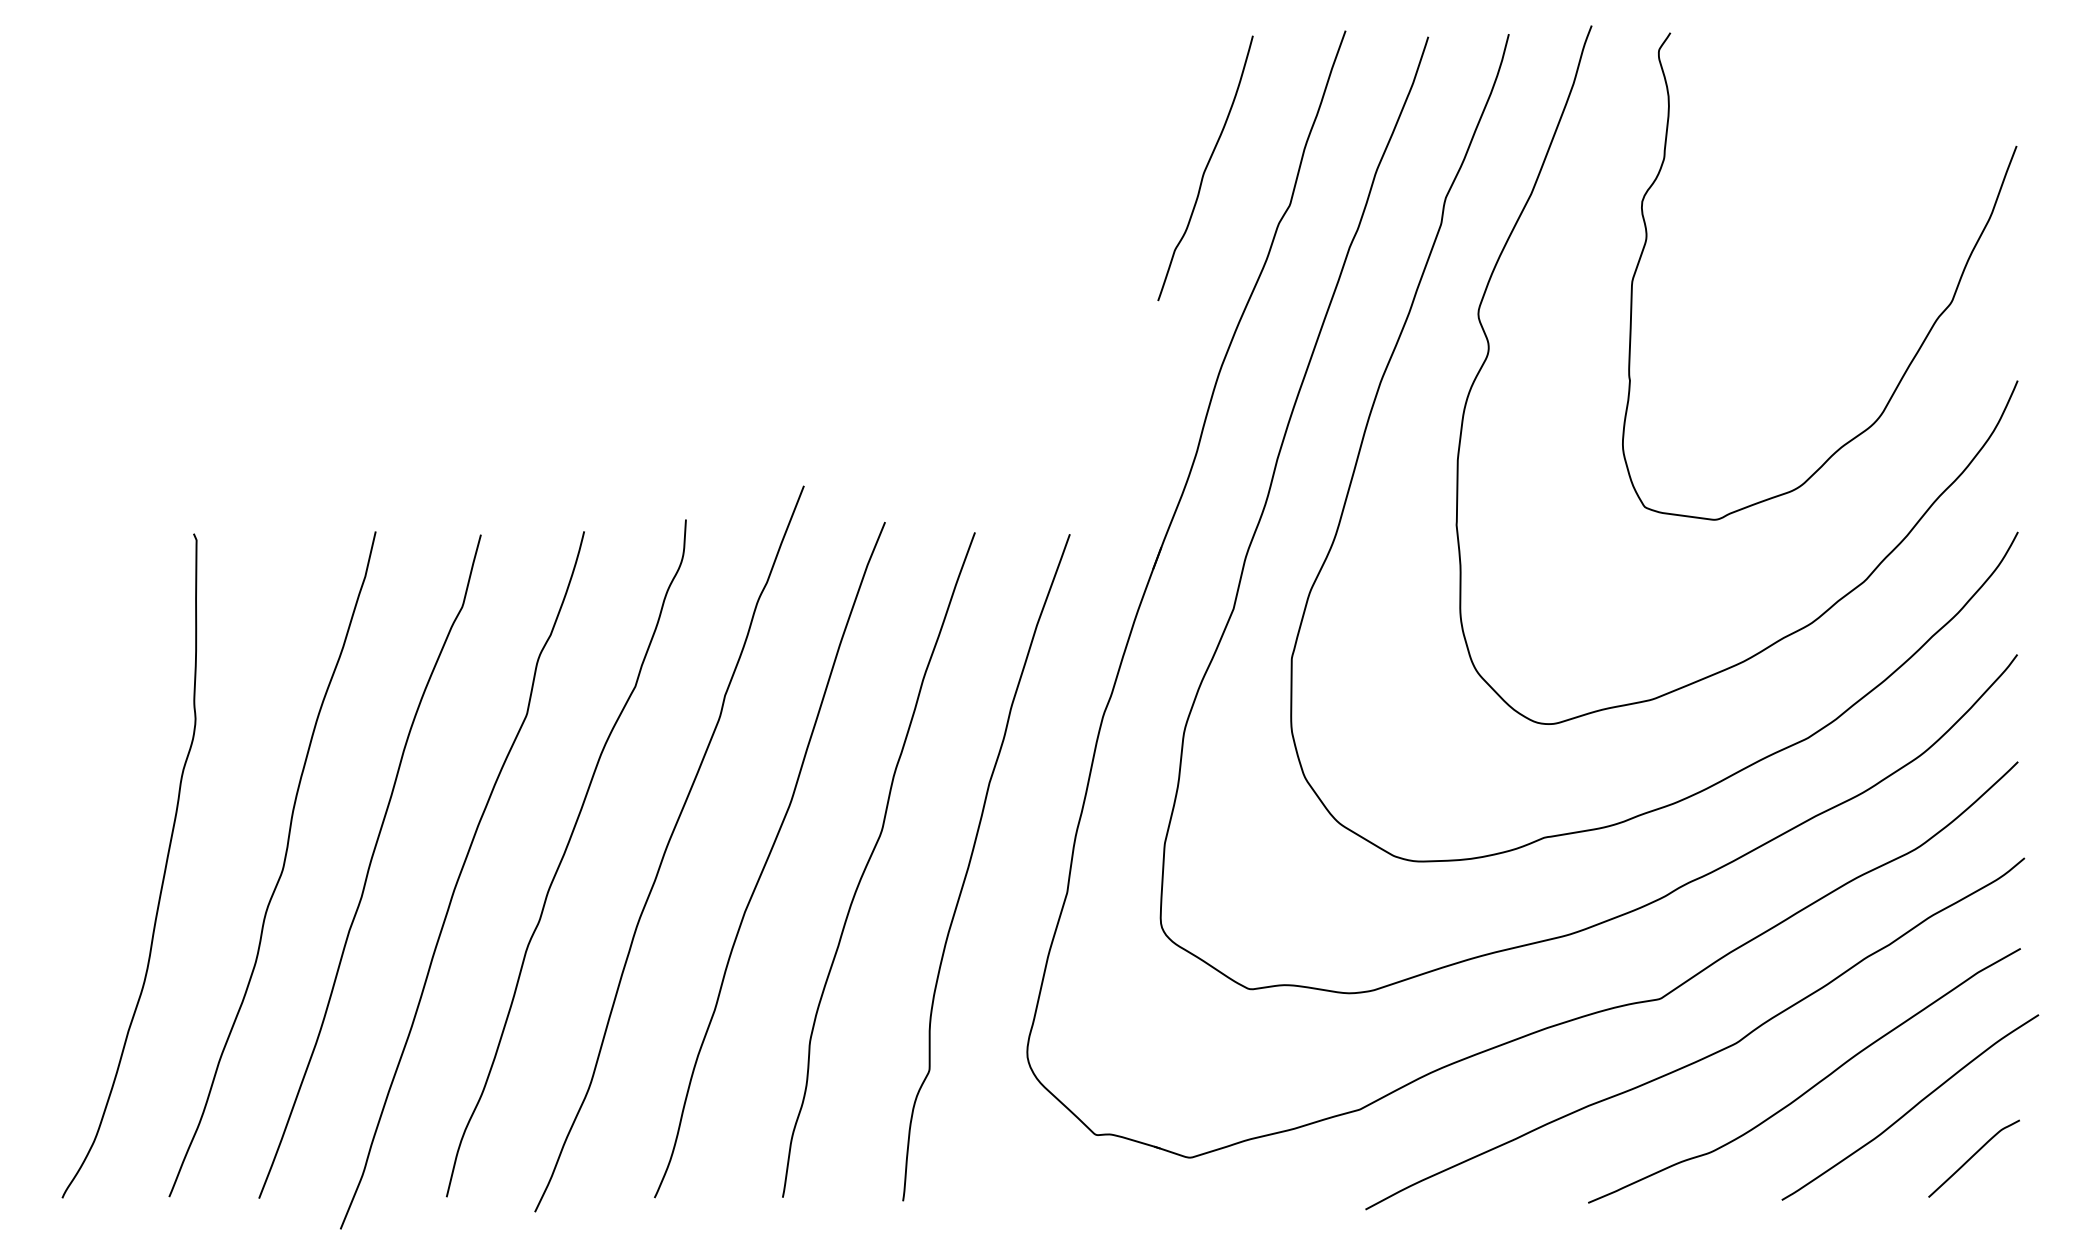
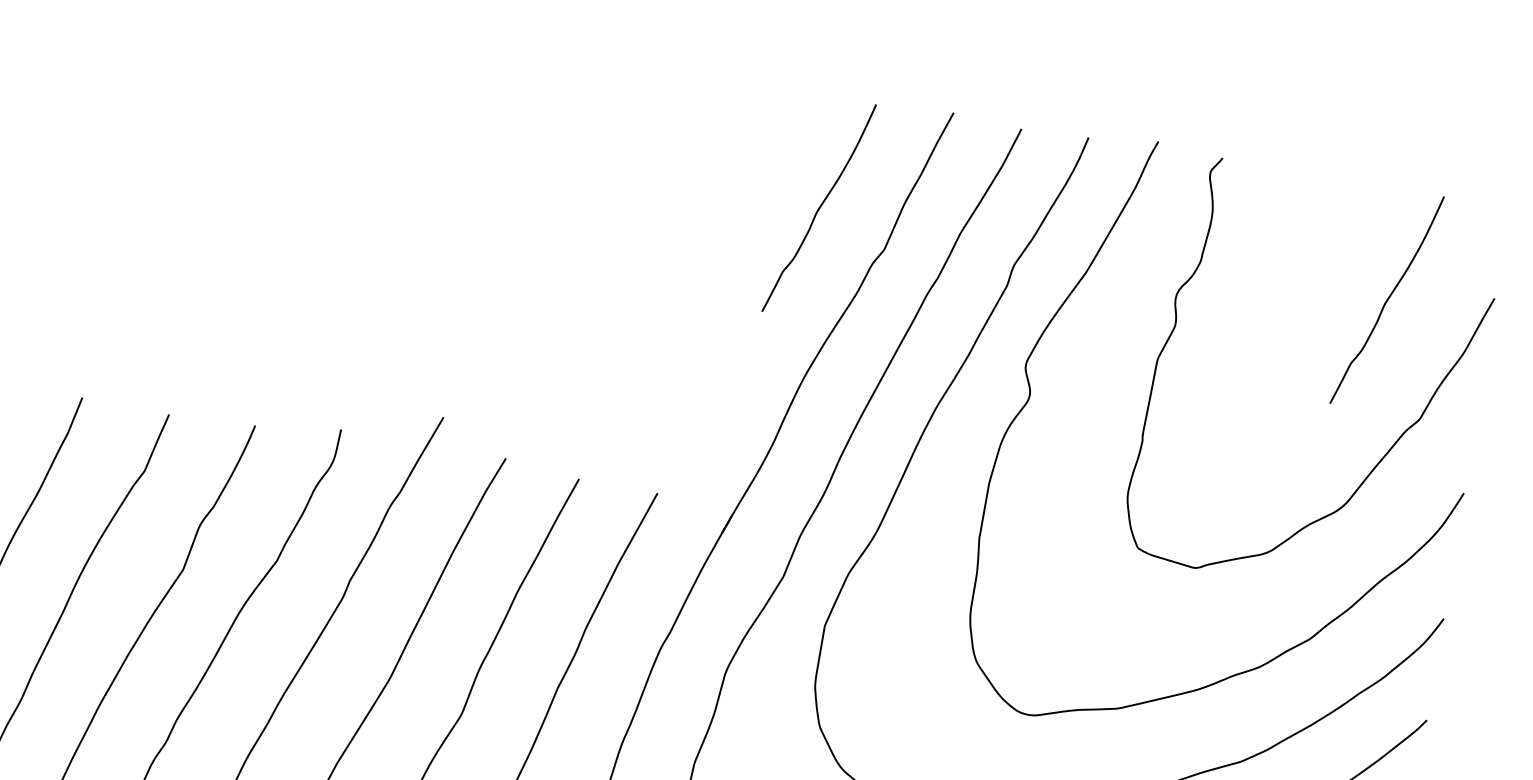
curve: (1890, 168) -> (1387, 300), added

